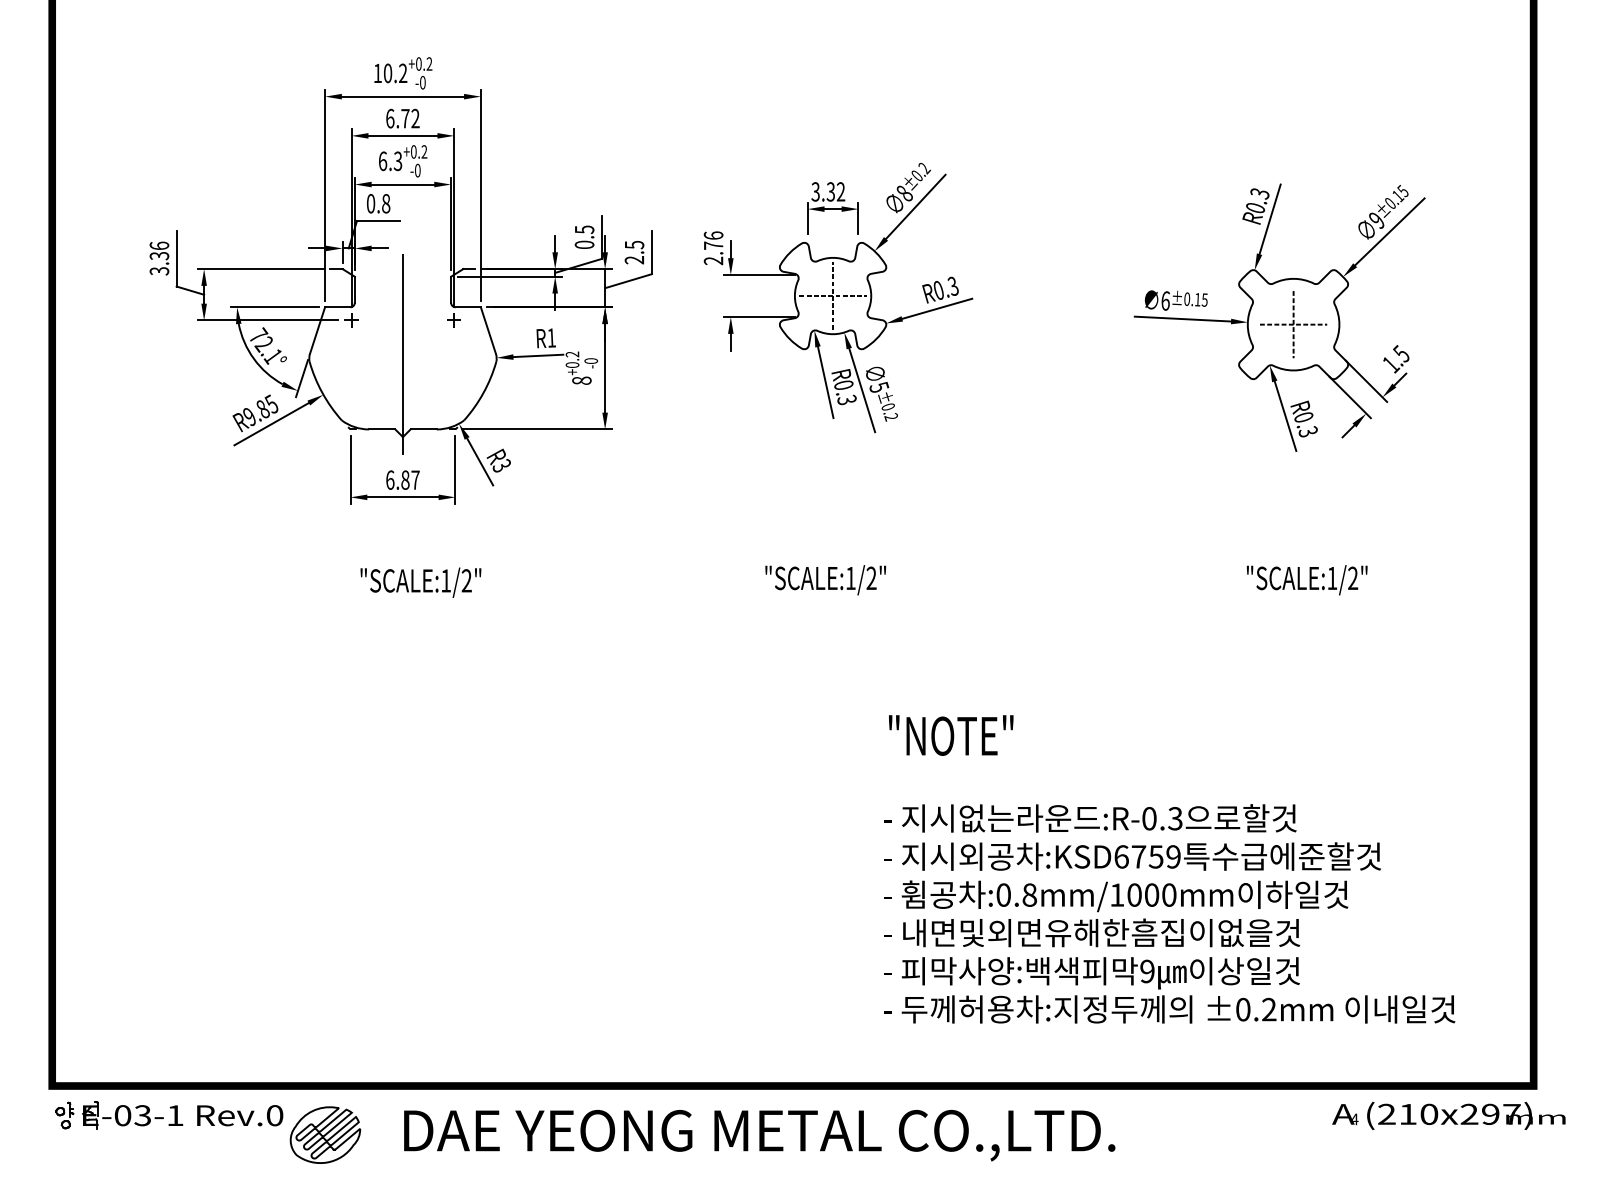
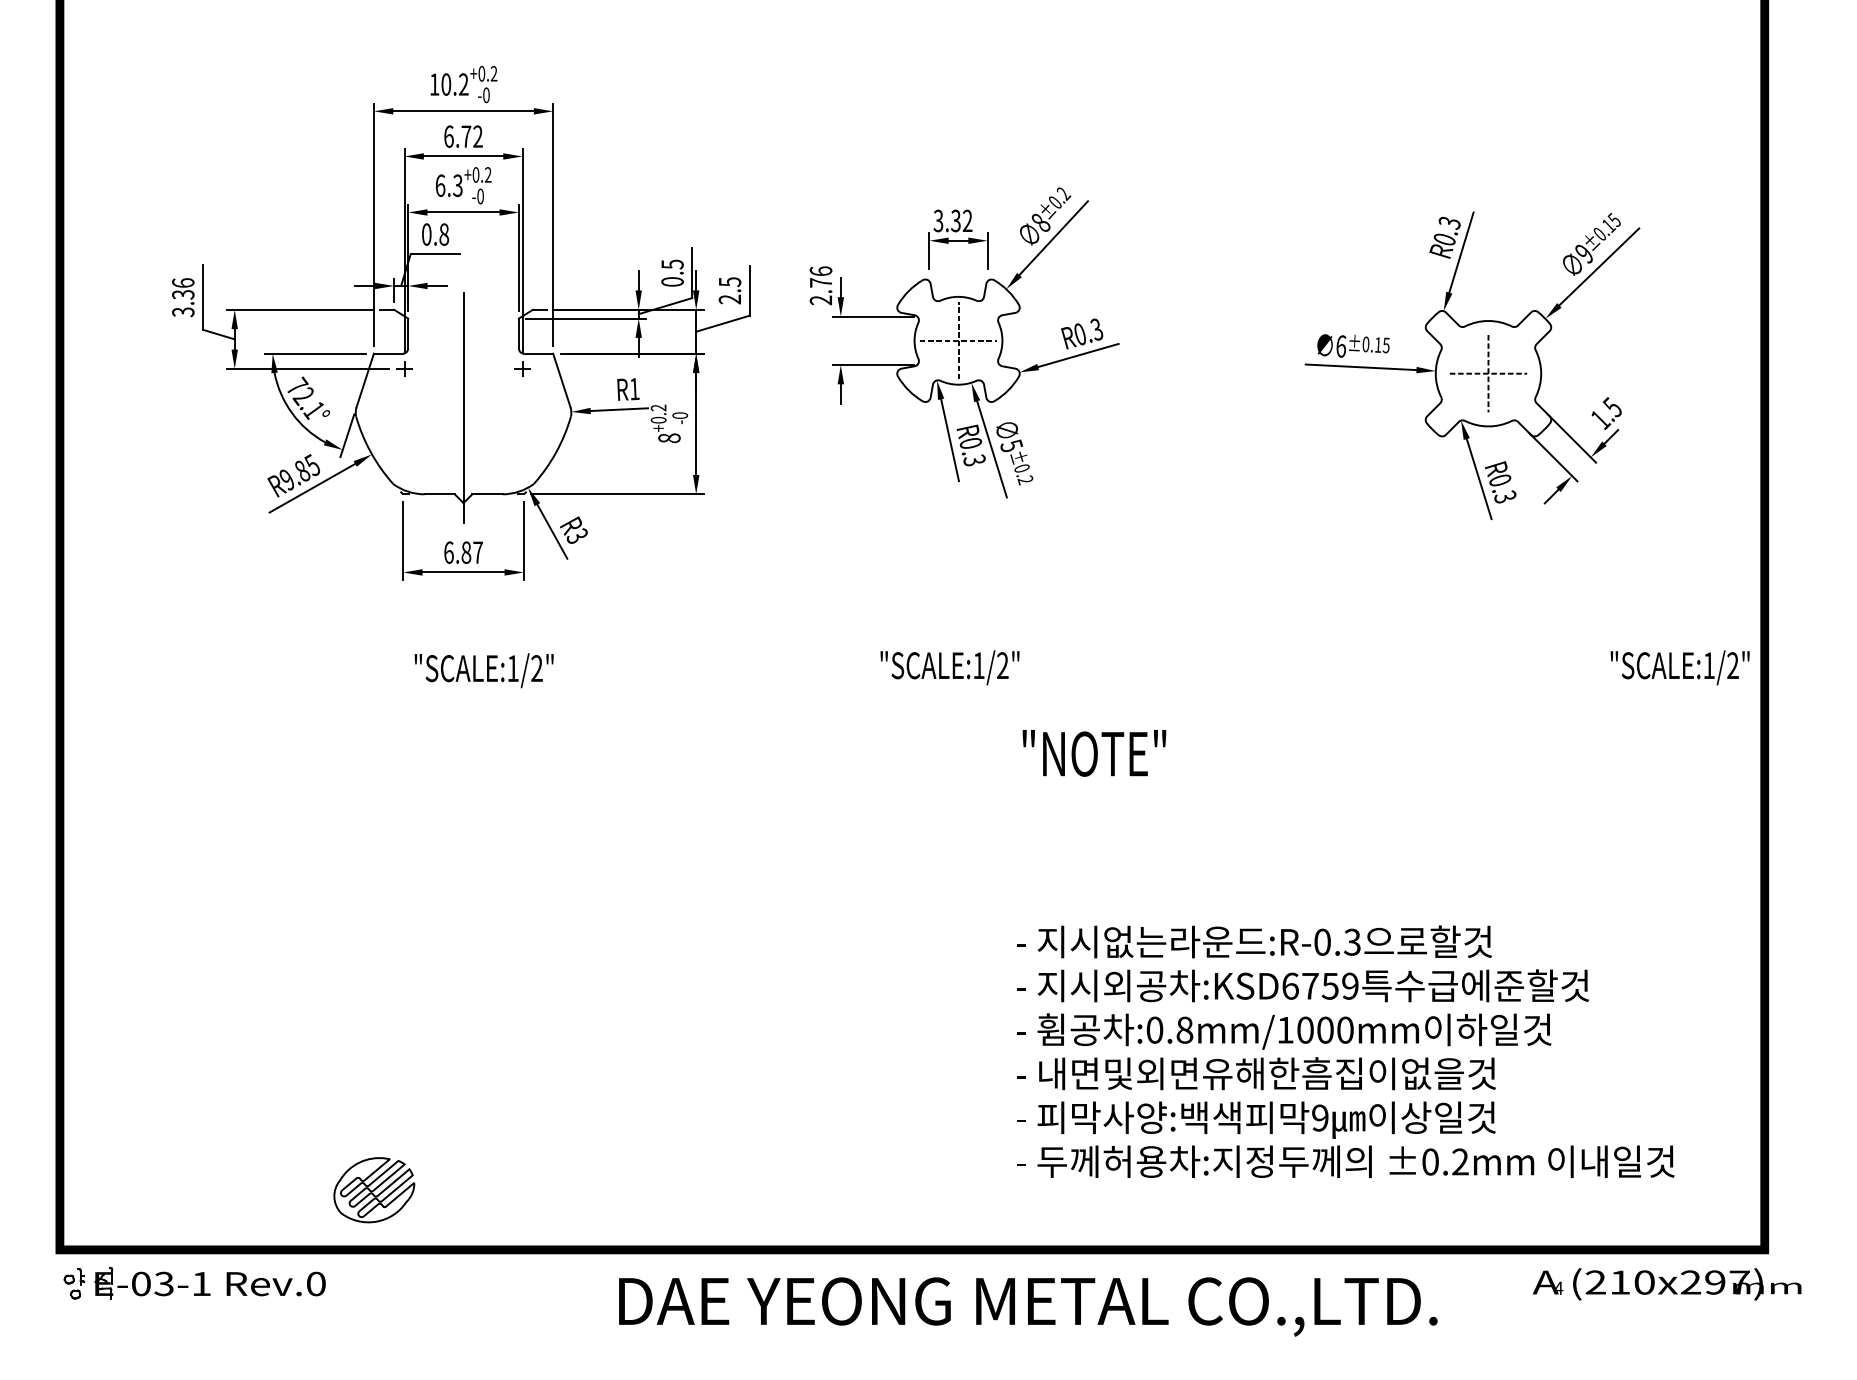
text: (1306, 580) -> (1679, 668), moved
text: (951, 735) -> (1094, 753), moved
part: (325, 1134) -> (374, 1189), moved
text: (759, 1135) -> (1028, 1306), moved

